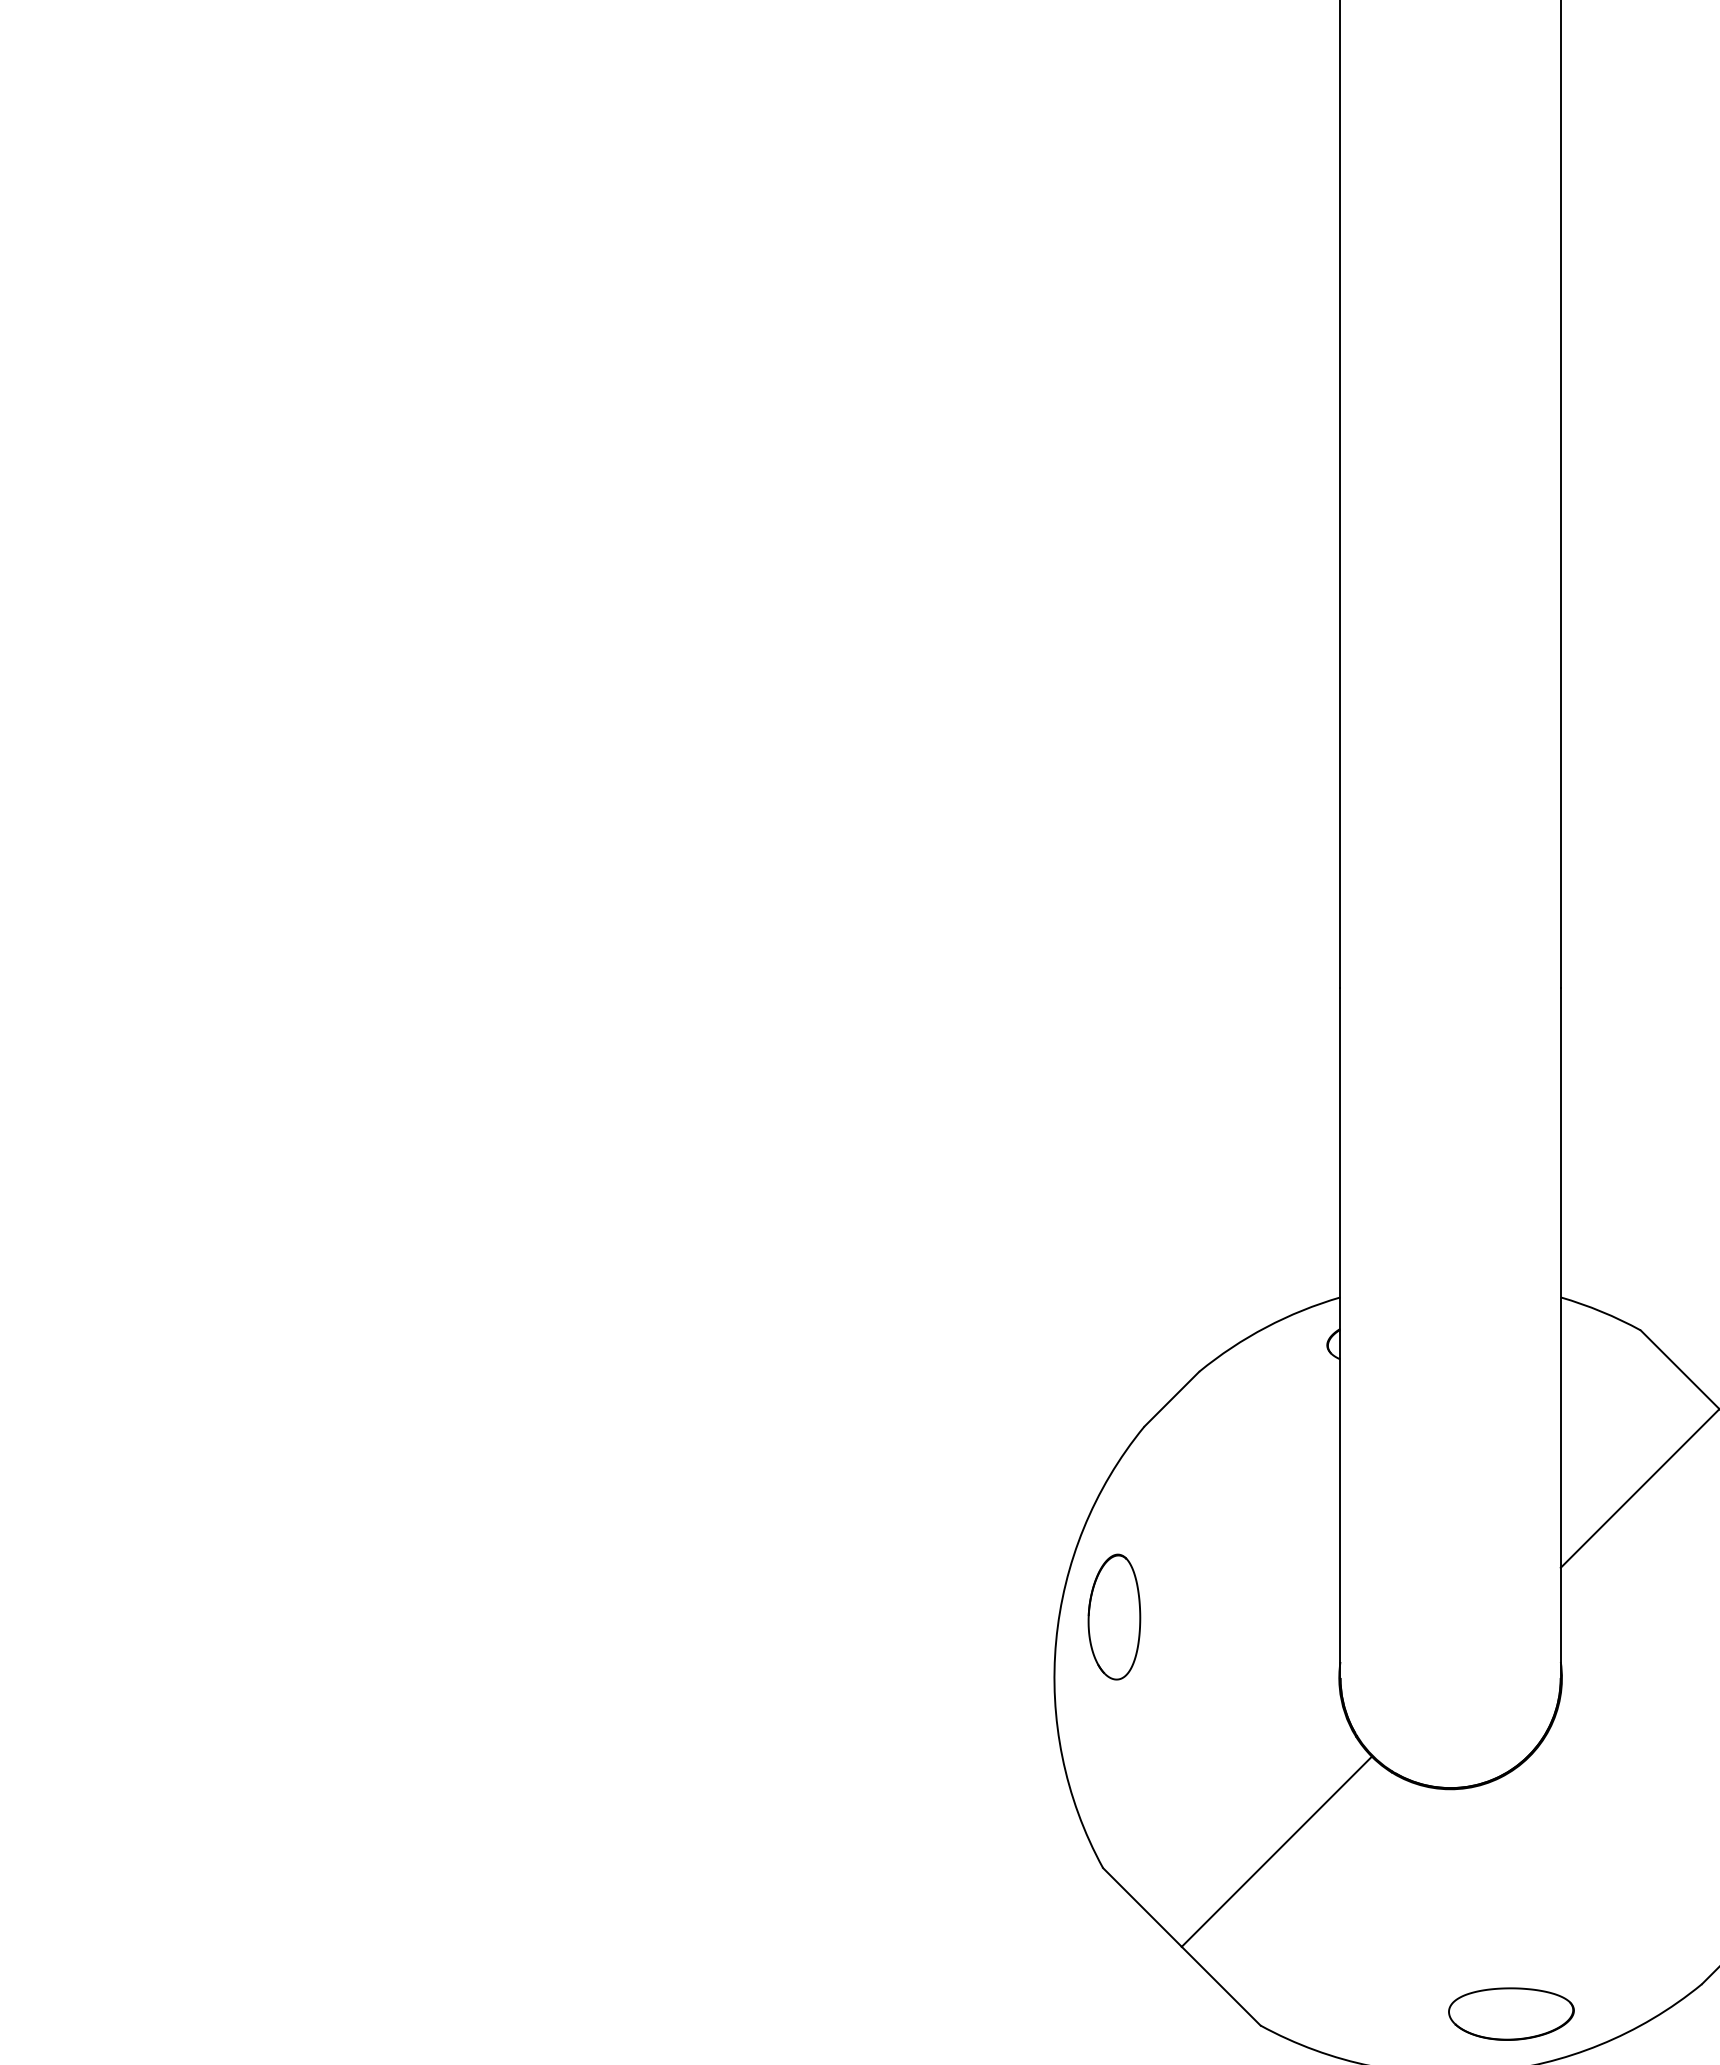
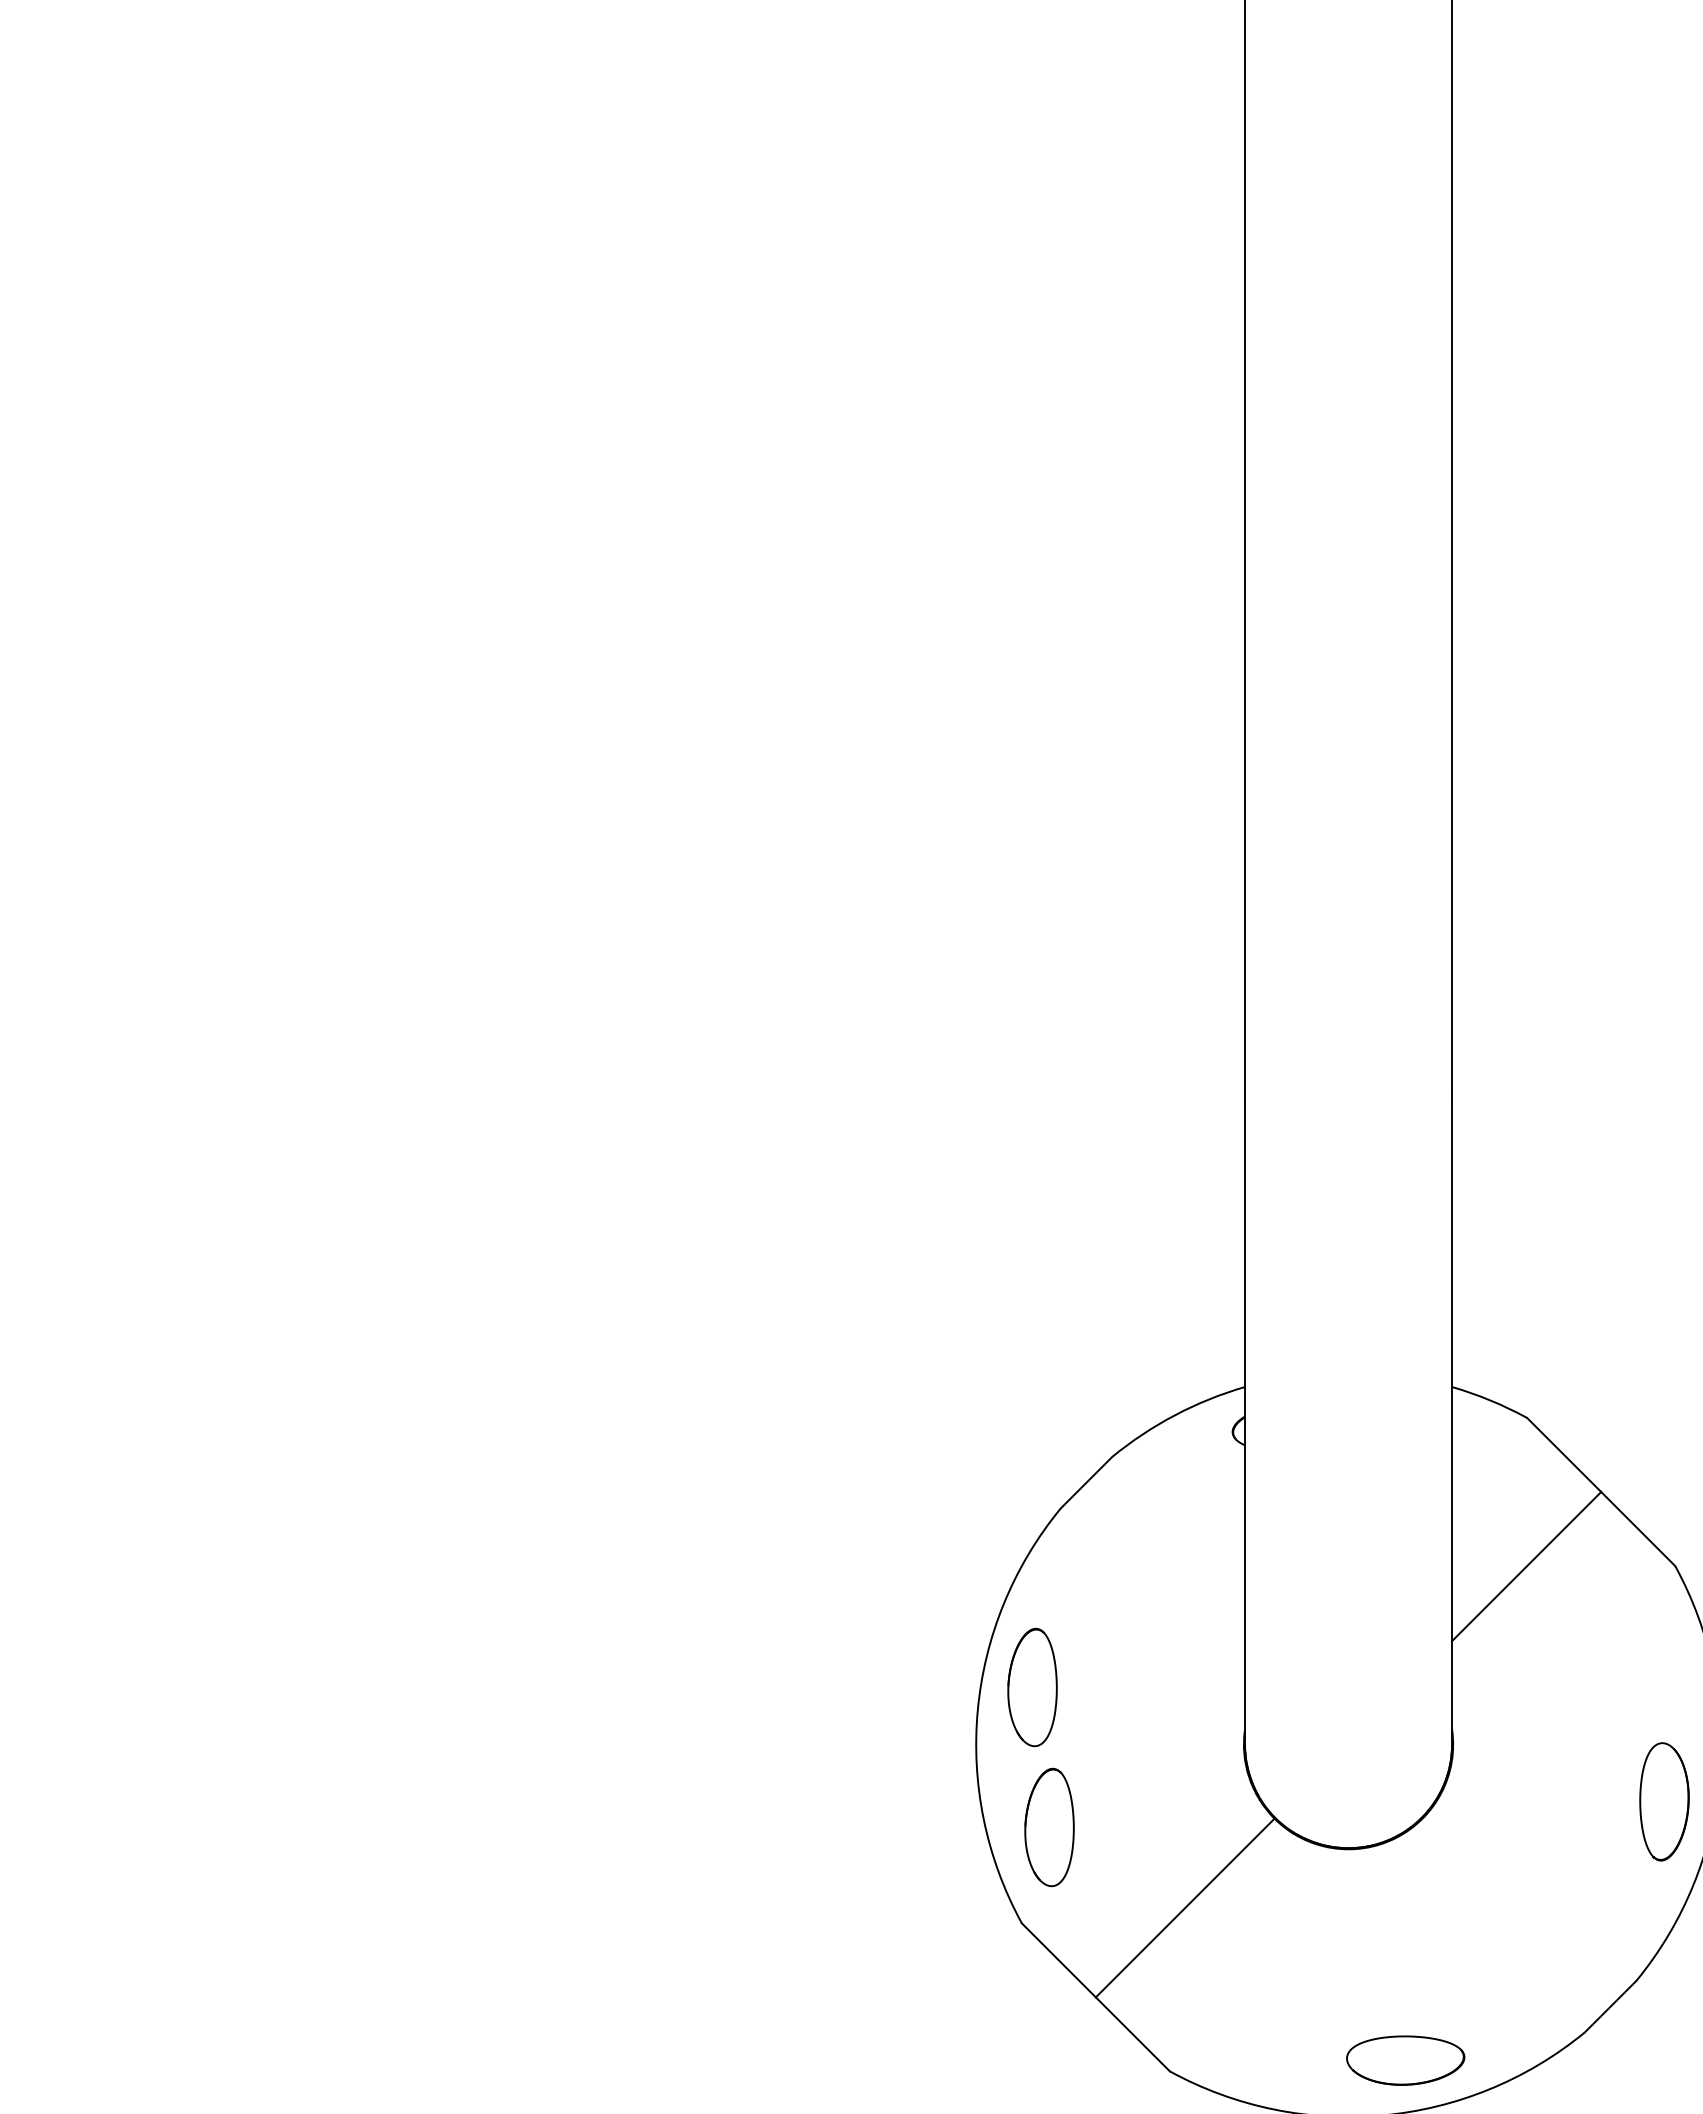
part: (1132, 1766) -> (1049, 1827), added

